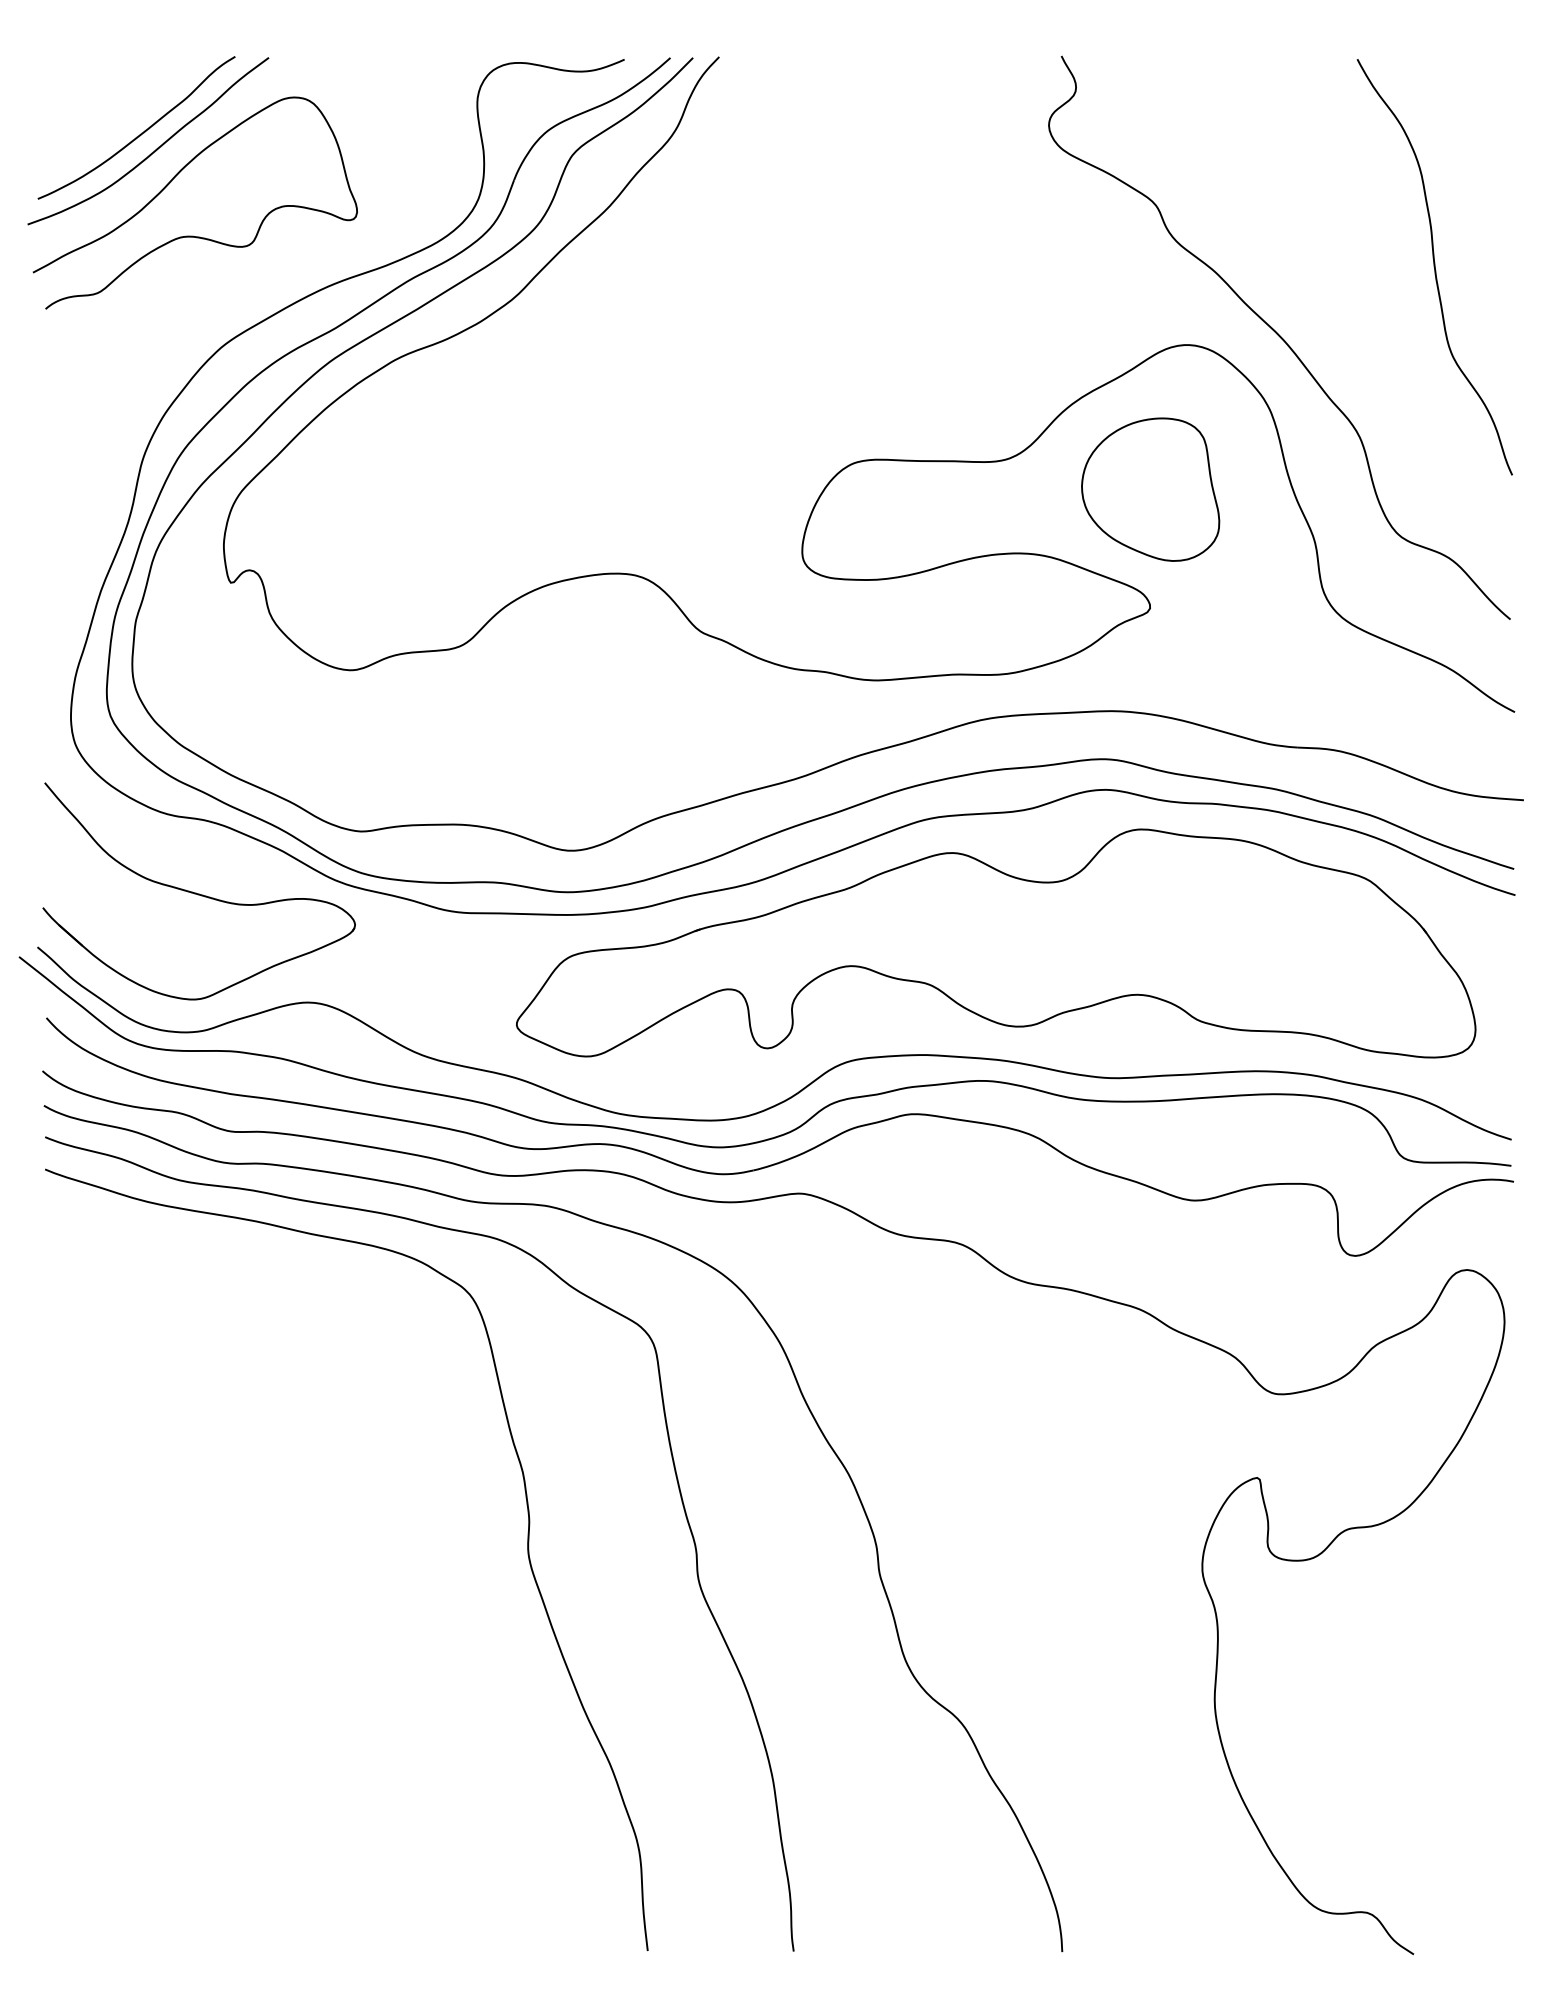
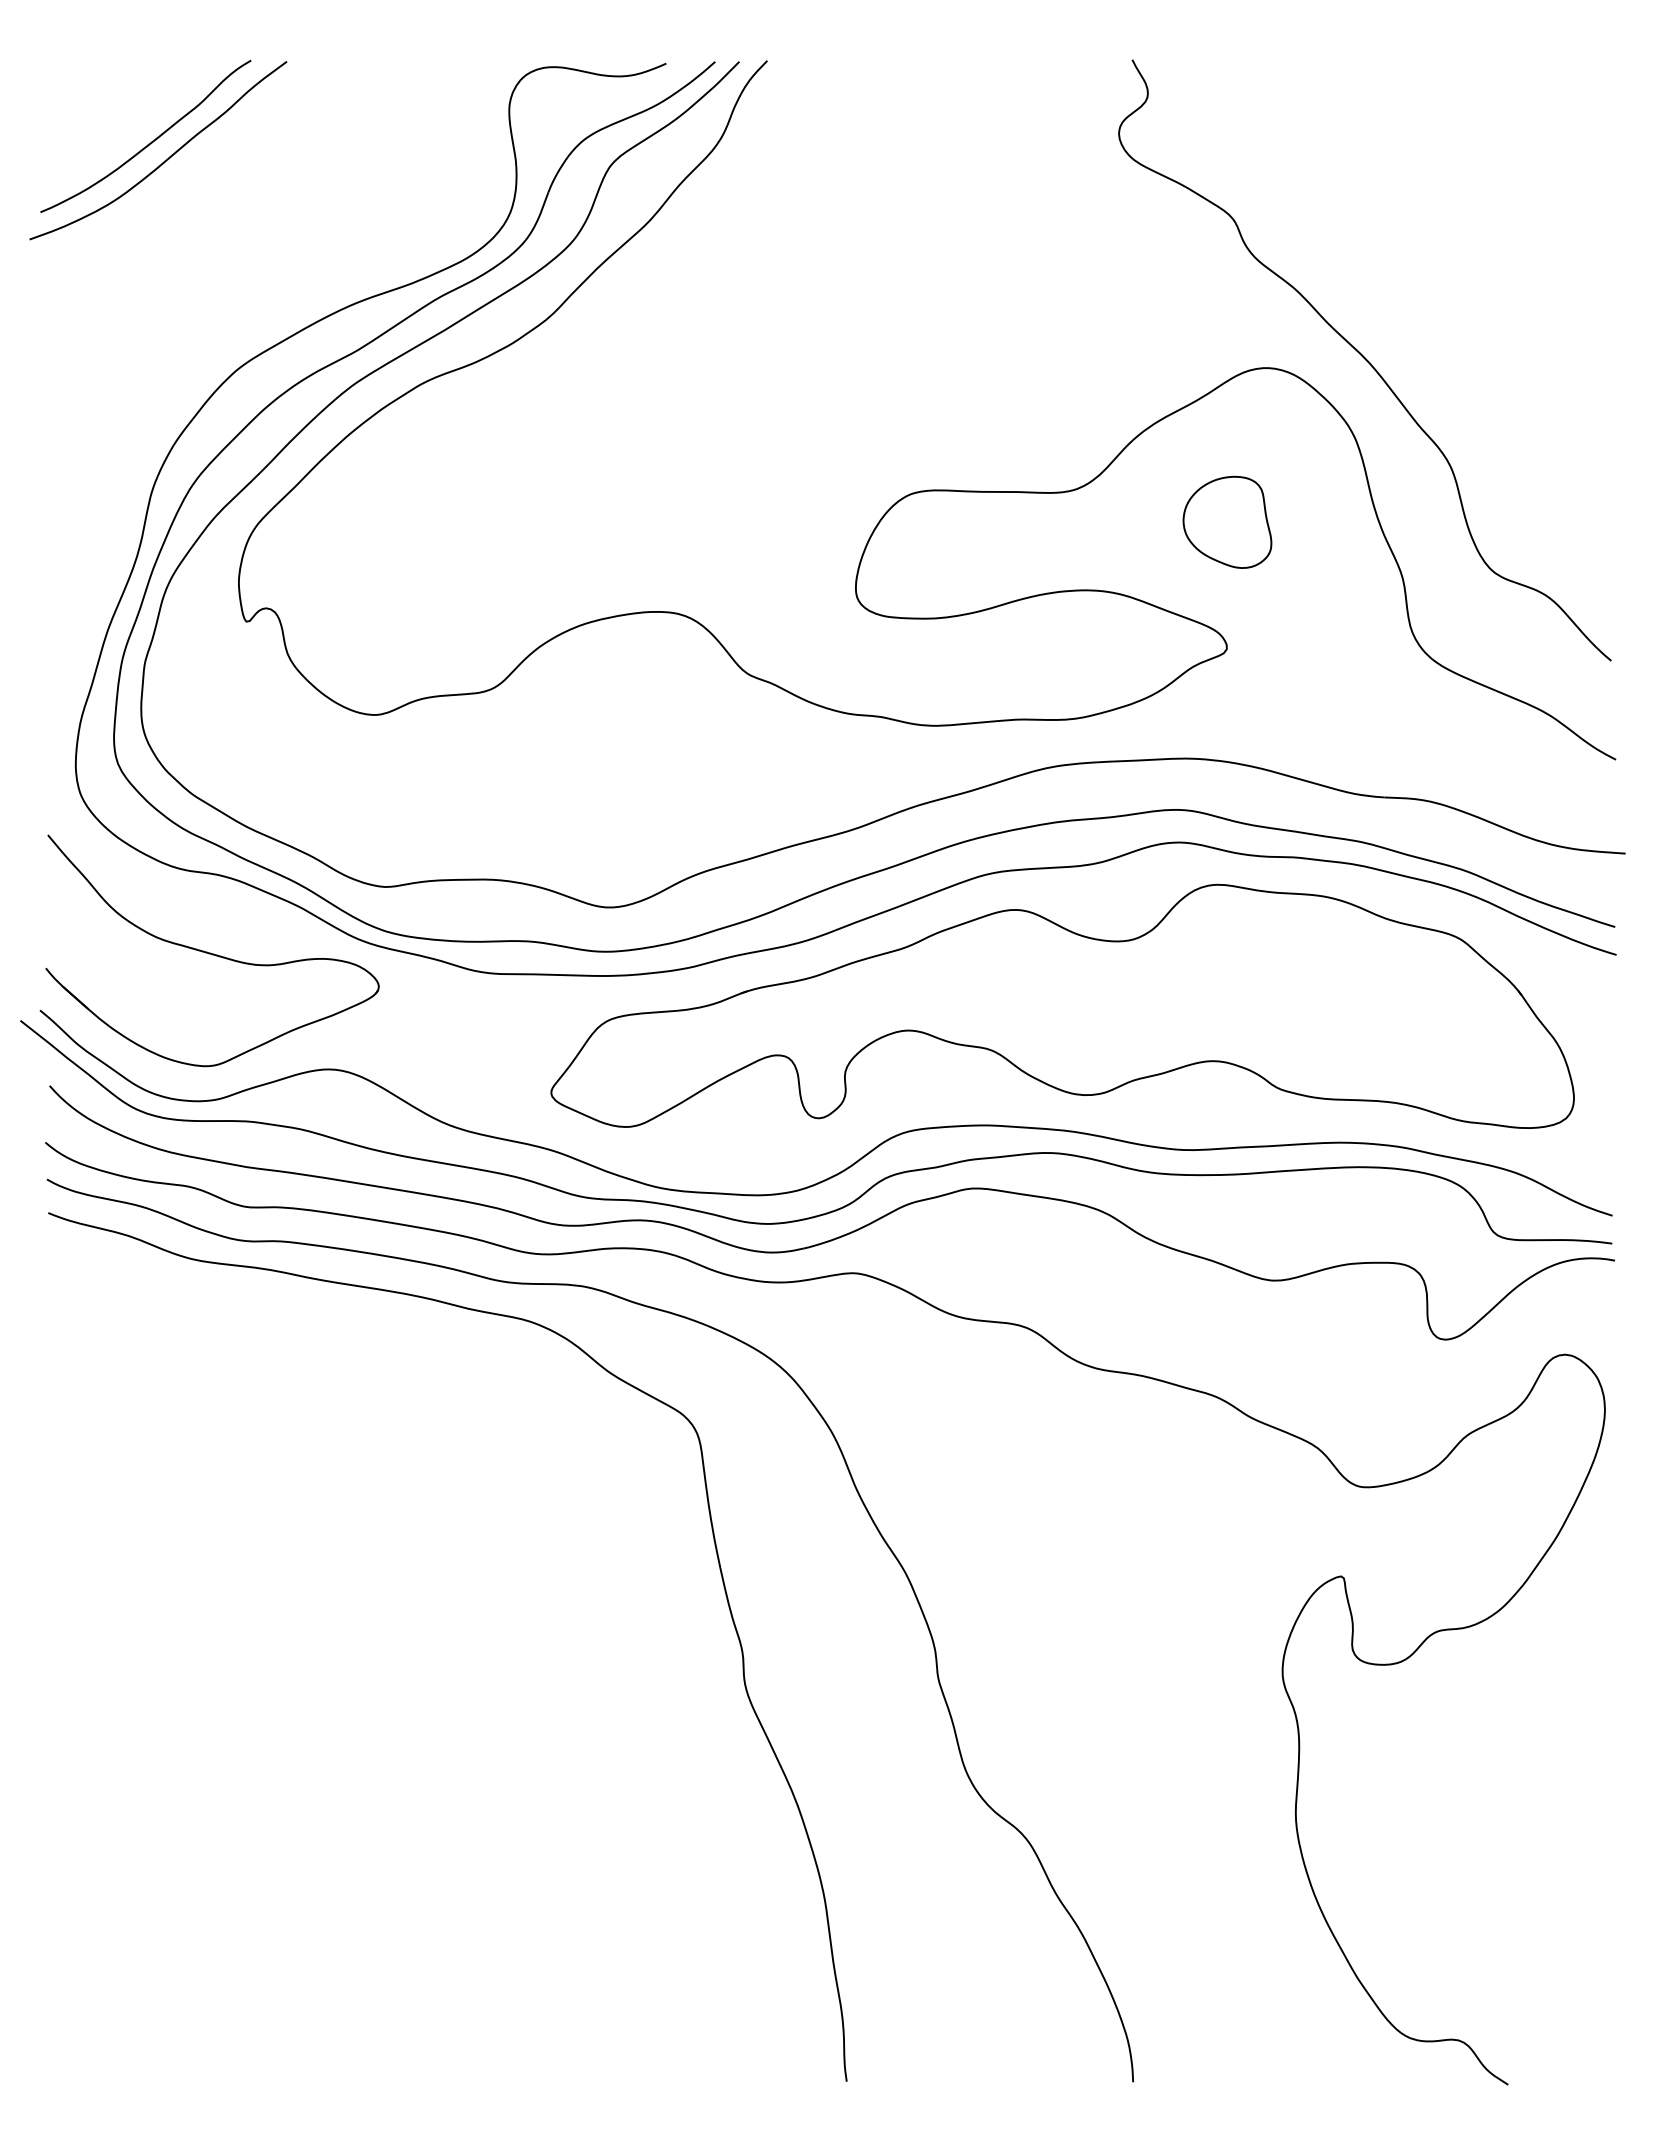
curve: (172, 180) -> (184, 192), removed
curve: (1434, 267) -> (1530, 285), removed
part: (1150, 489) -> (1227, 522), size x0.6
curve: (527, 1552) -> (562, 1656), removed

